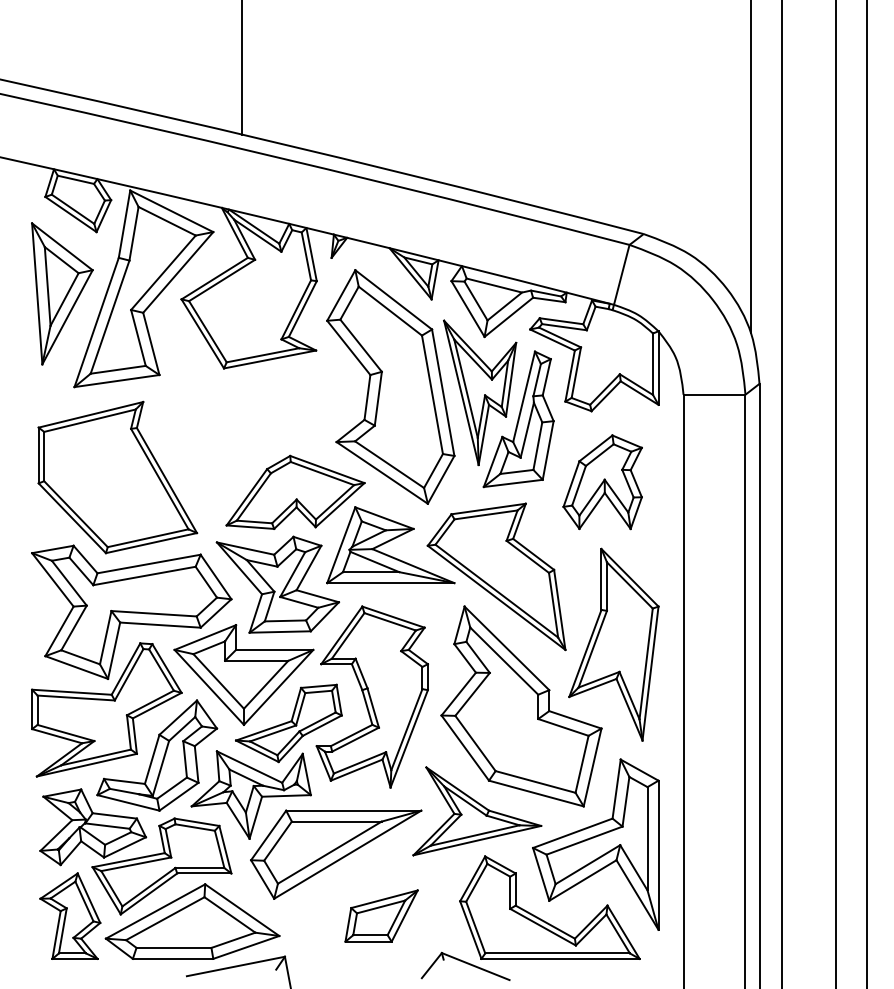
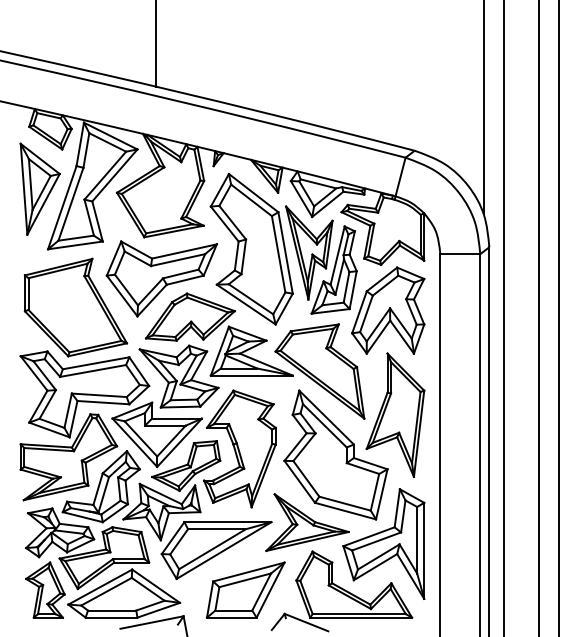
part: (250, 432) -> (161, 278), added
part: (603, 482) -> (388, 310), size x1.43
part: (381, 915) -> (245, 589), size x1.67

